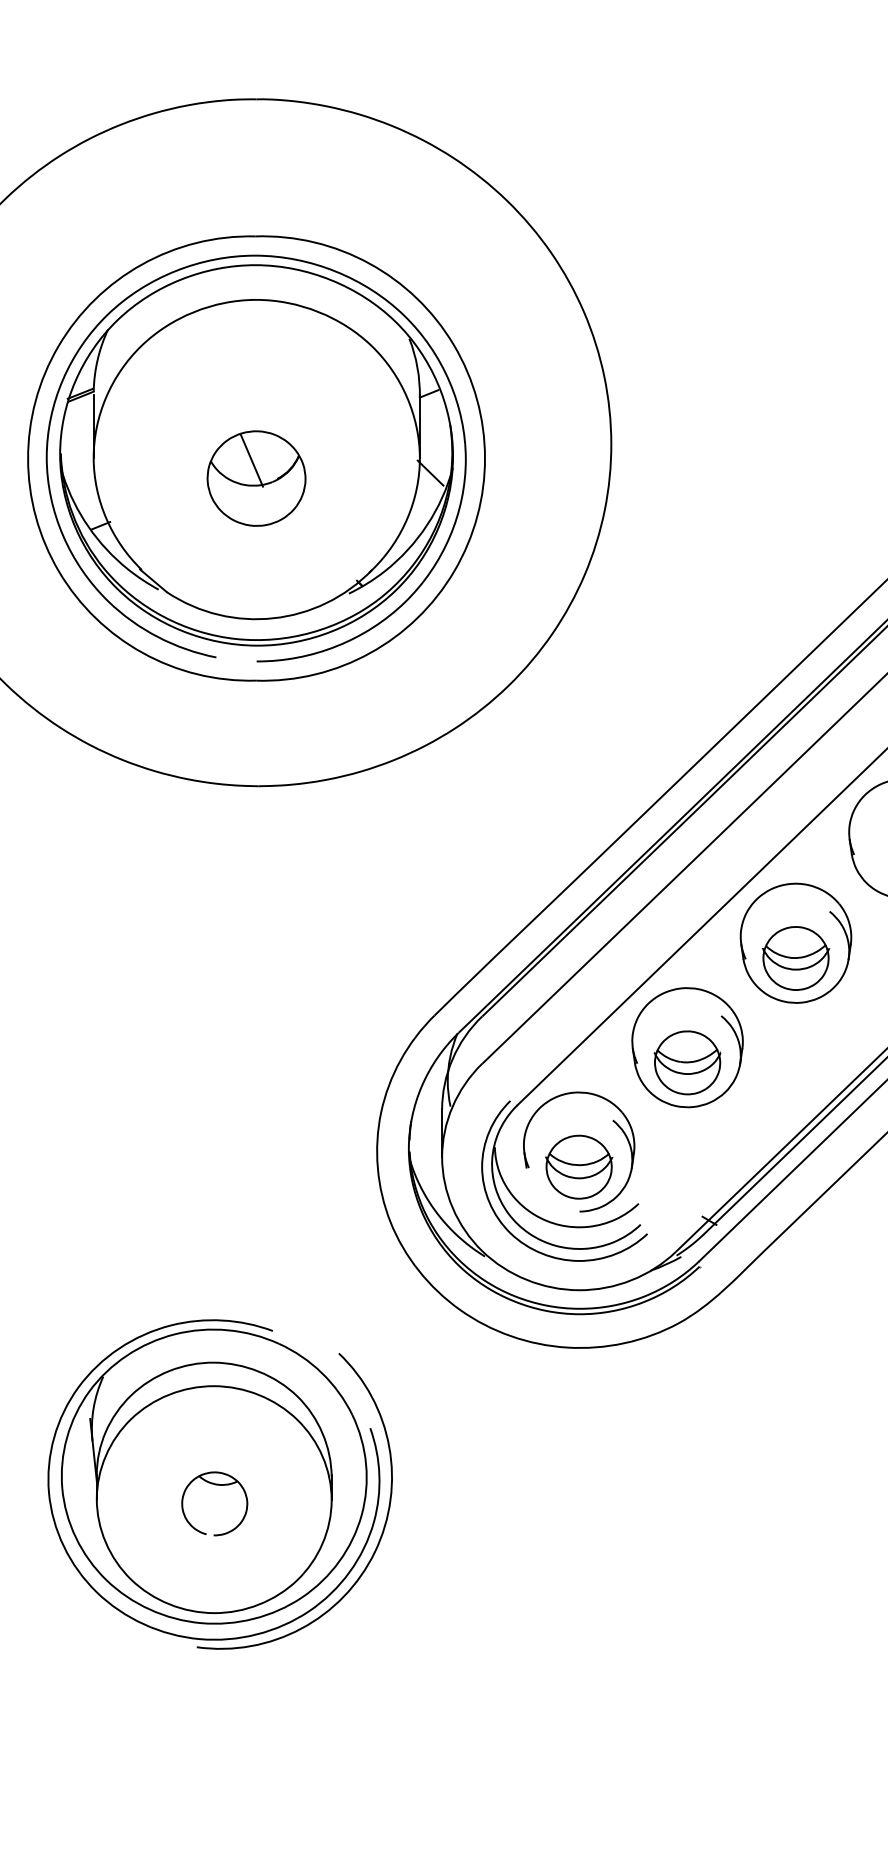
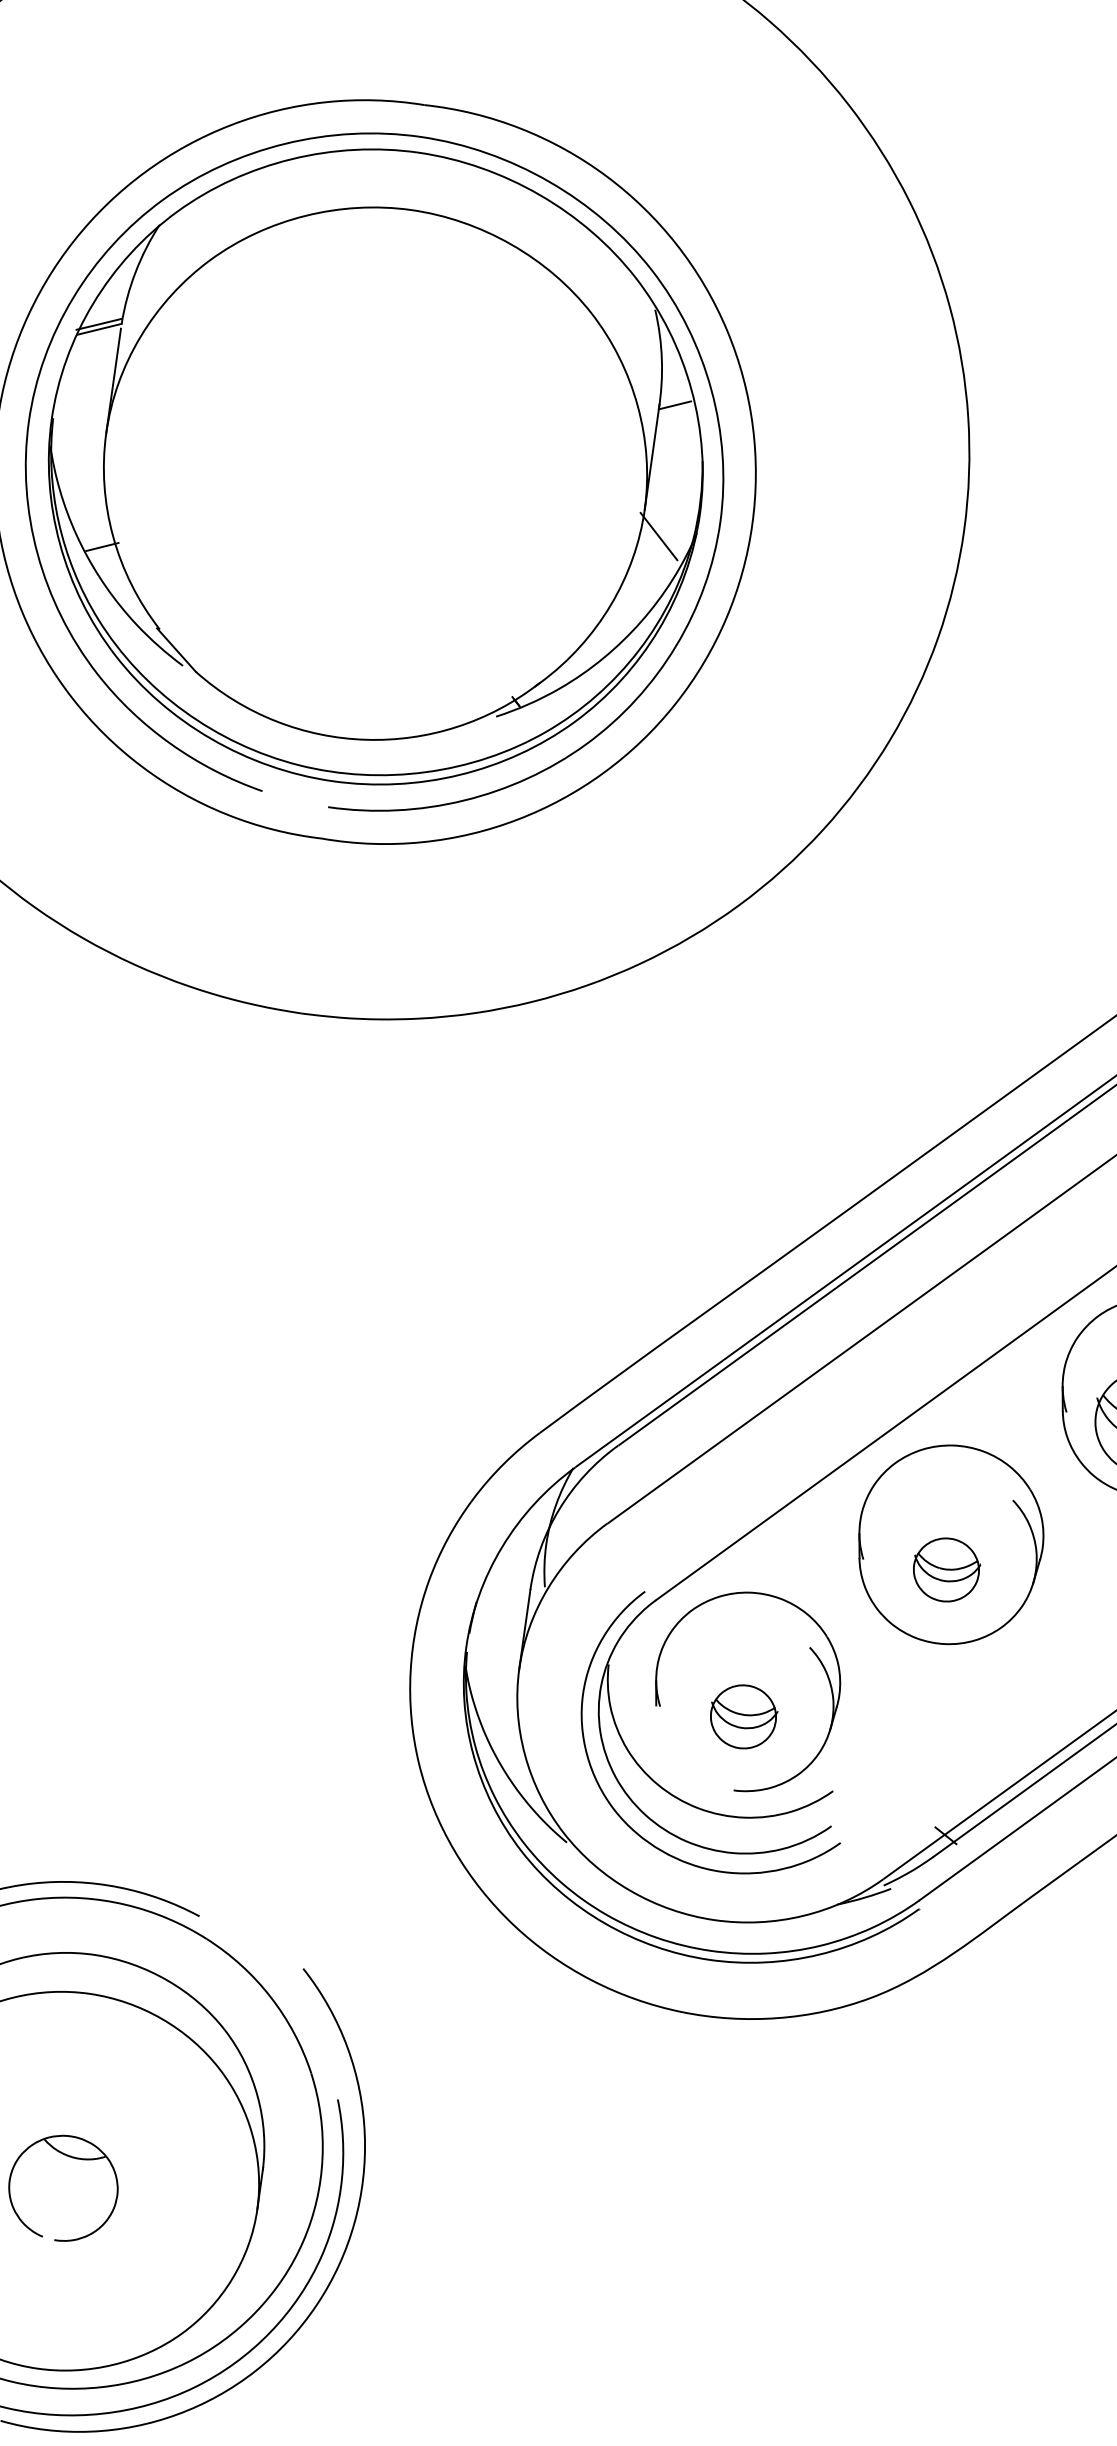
part: (256, 478) -> (370, 505), removed
part: (687, 1062) -> (946, 1569), size x0.6
part: (579, 1166) -> (743, 1715), size x0.6

